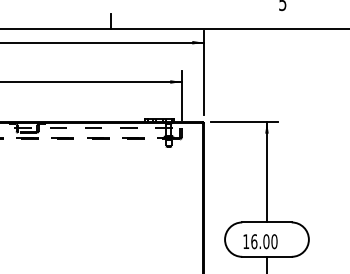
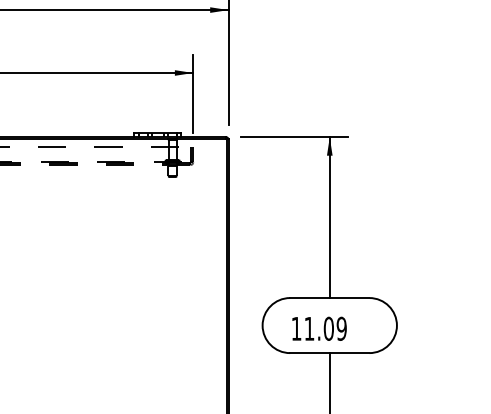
text: (264, 241) -> (325, 328), 16.00 -> 11.09

